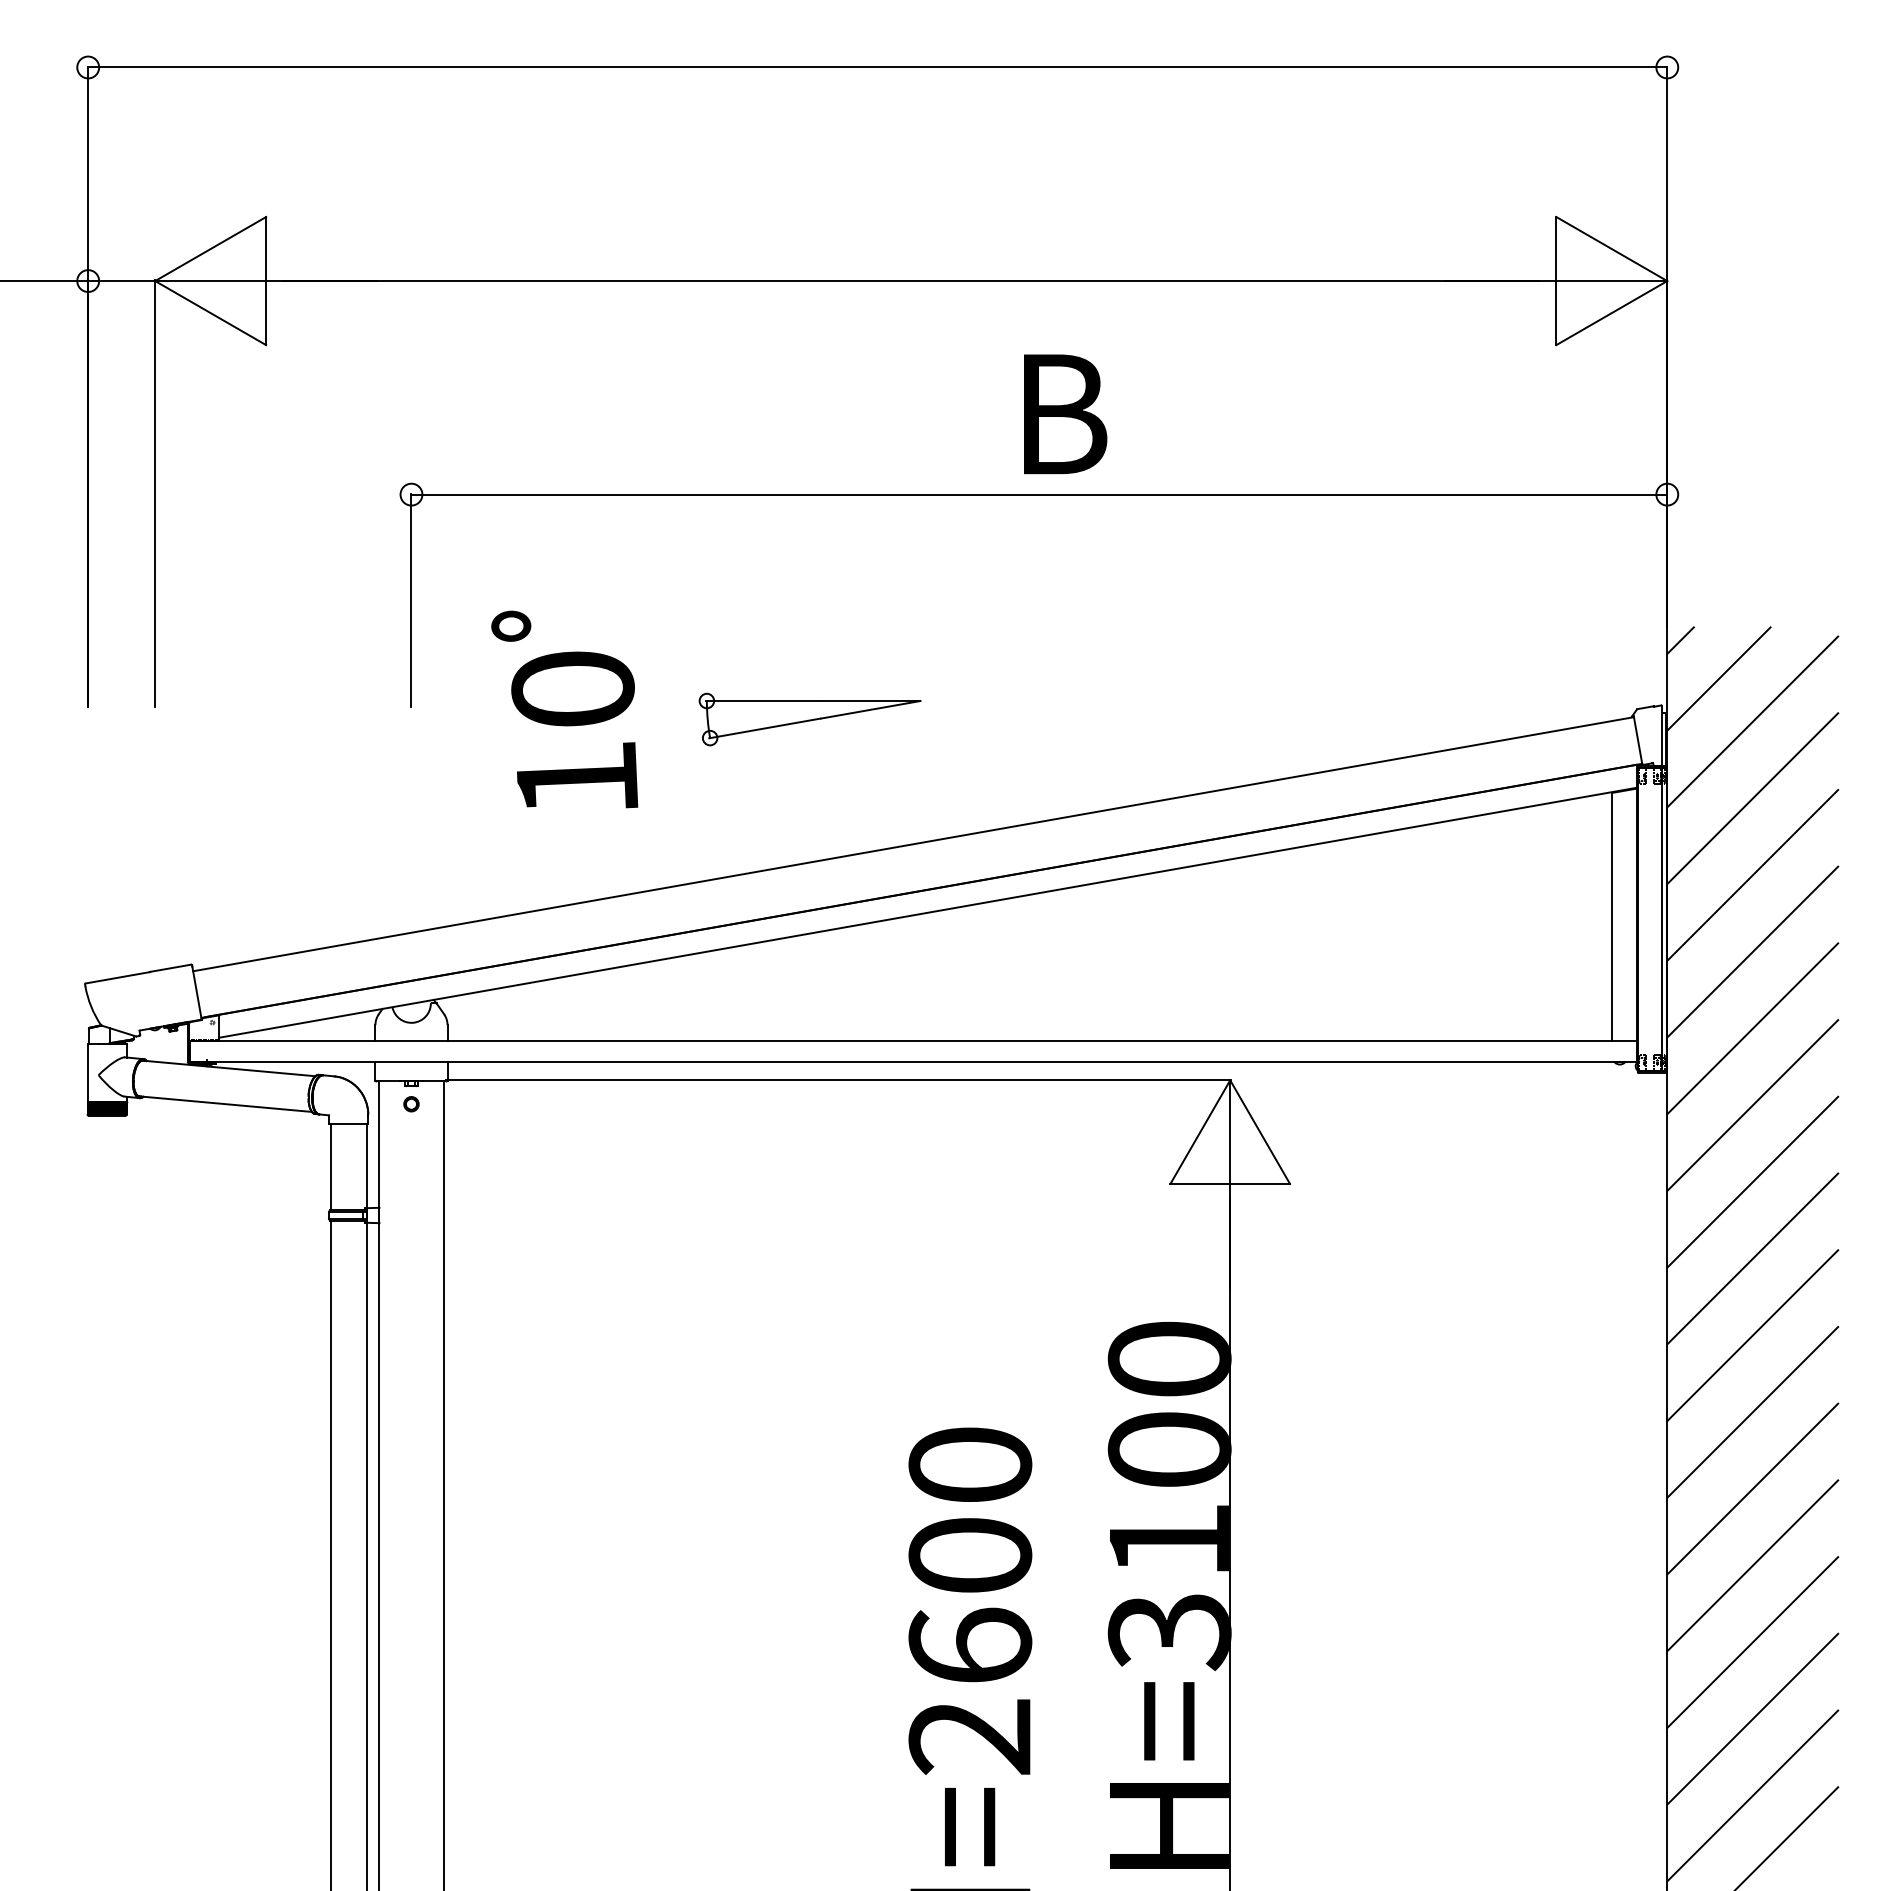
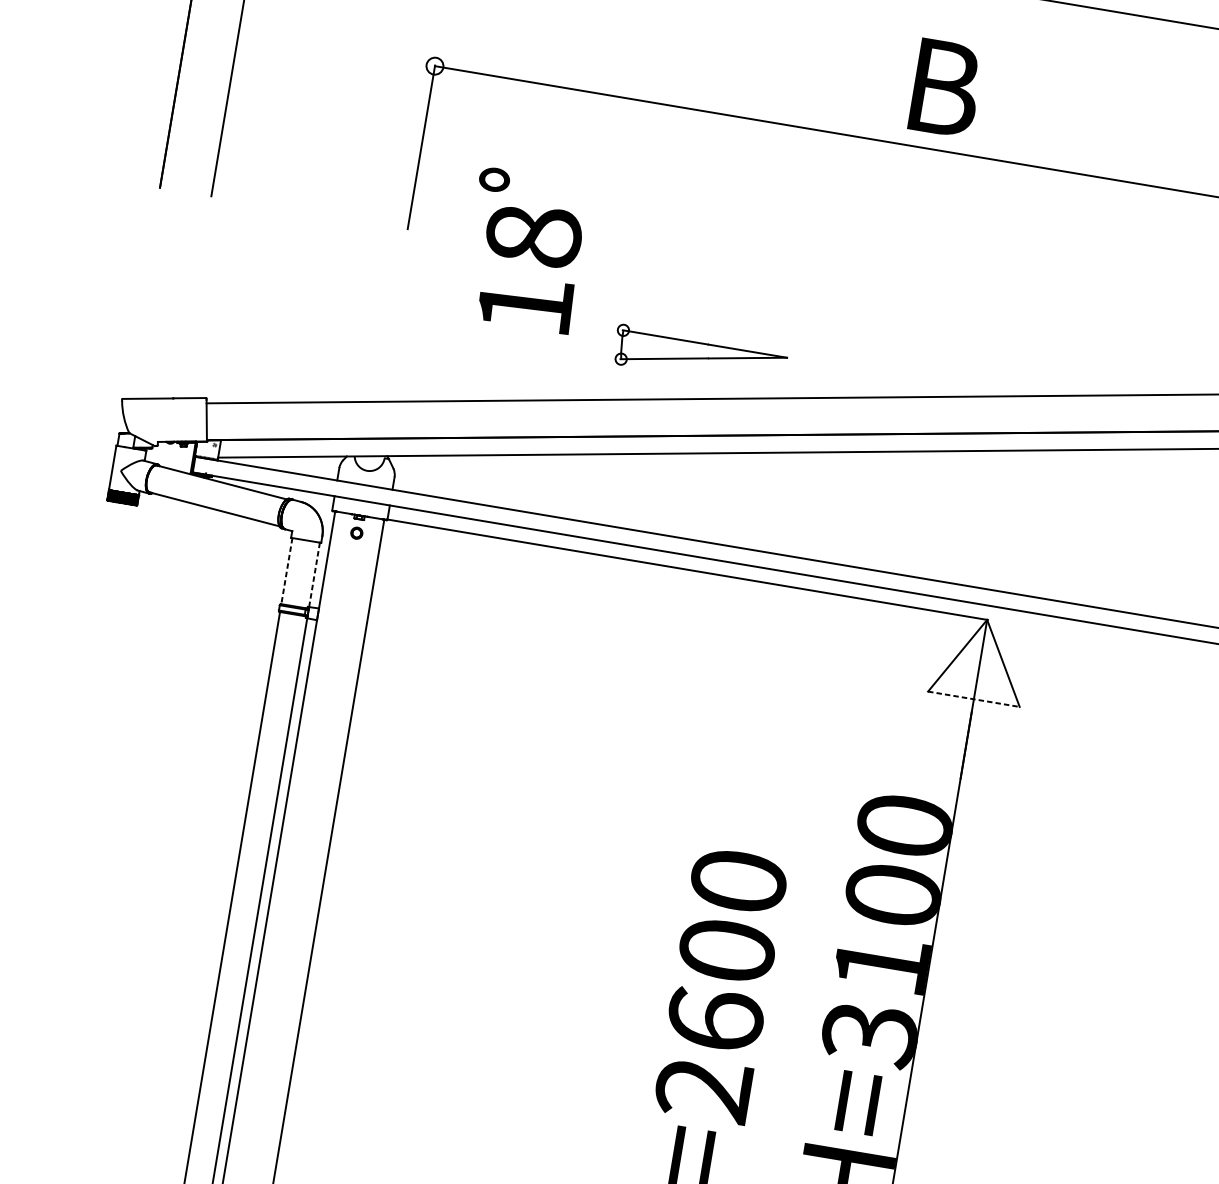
text: (572, 688) -> (533, 235), 10 -> 18
part: (809, 719) -> (699, 357), moved
line: (366, 1166) -> (314, 575), solid -> dashed
line: (330, 1167) -> (286, 571), solid -> dashed
line: (1230, 1183) -> (974, 698), solid -> dashed

